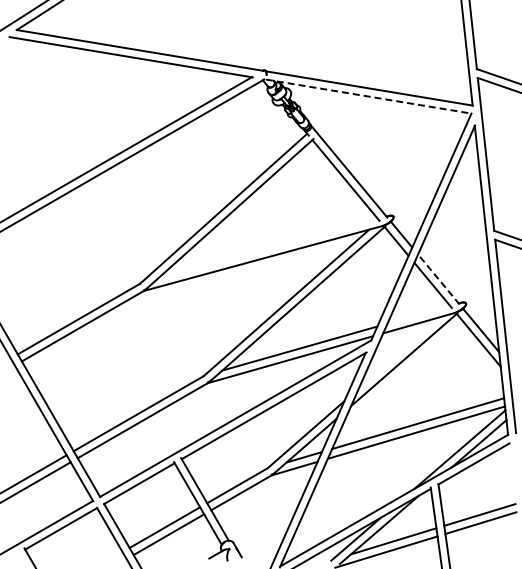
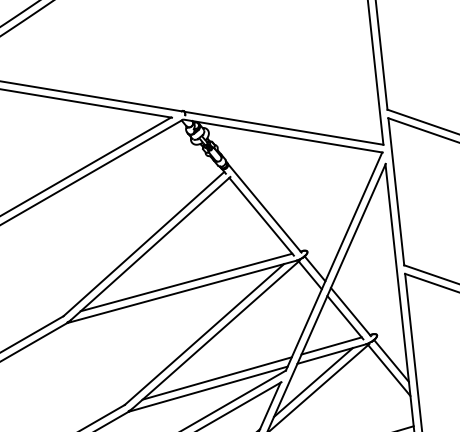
line: (369, 96) -> (284, 136), dashed -> solid
line: (267, 248) -> (186, 282), added
line: (438, 279) -> (350, 312), dashed -> solid
line: (418, 314) -> (331, 345), added
line: (399, 352) -> (313, 382), added

